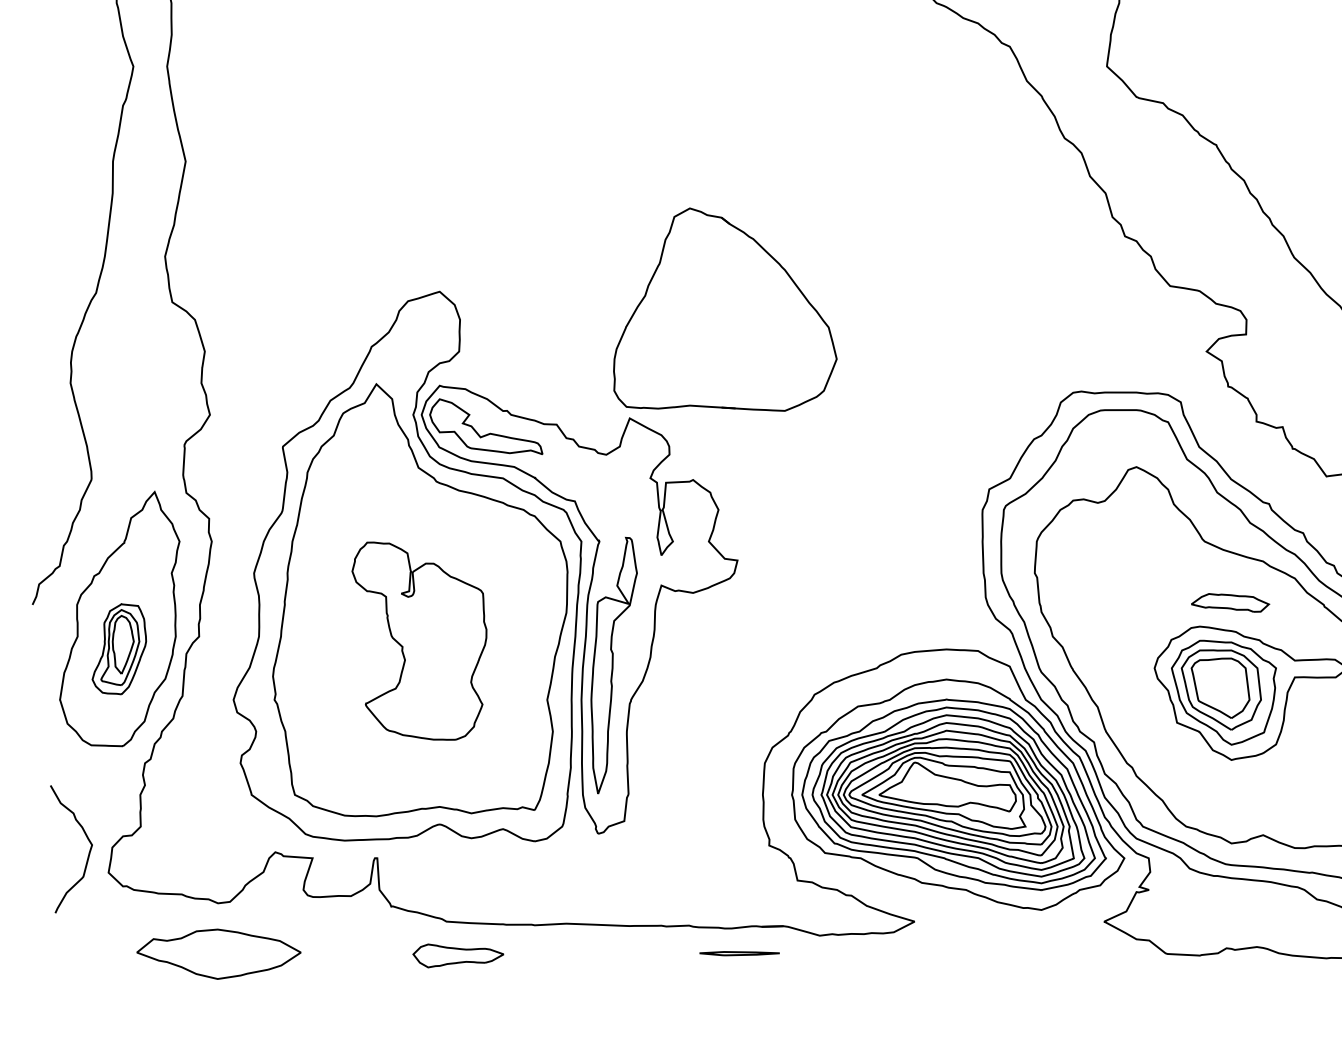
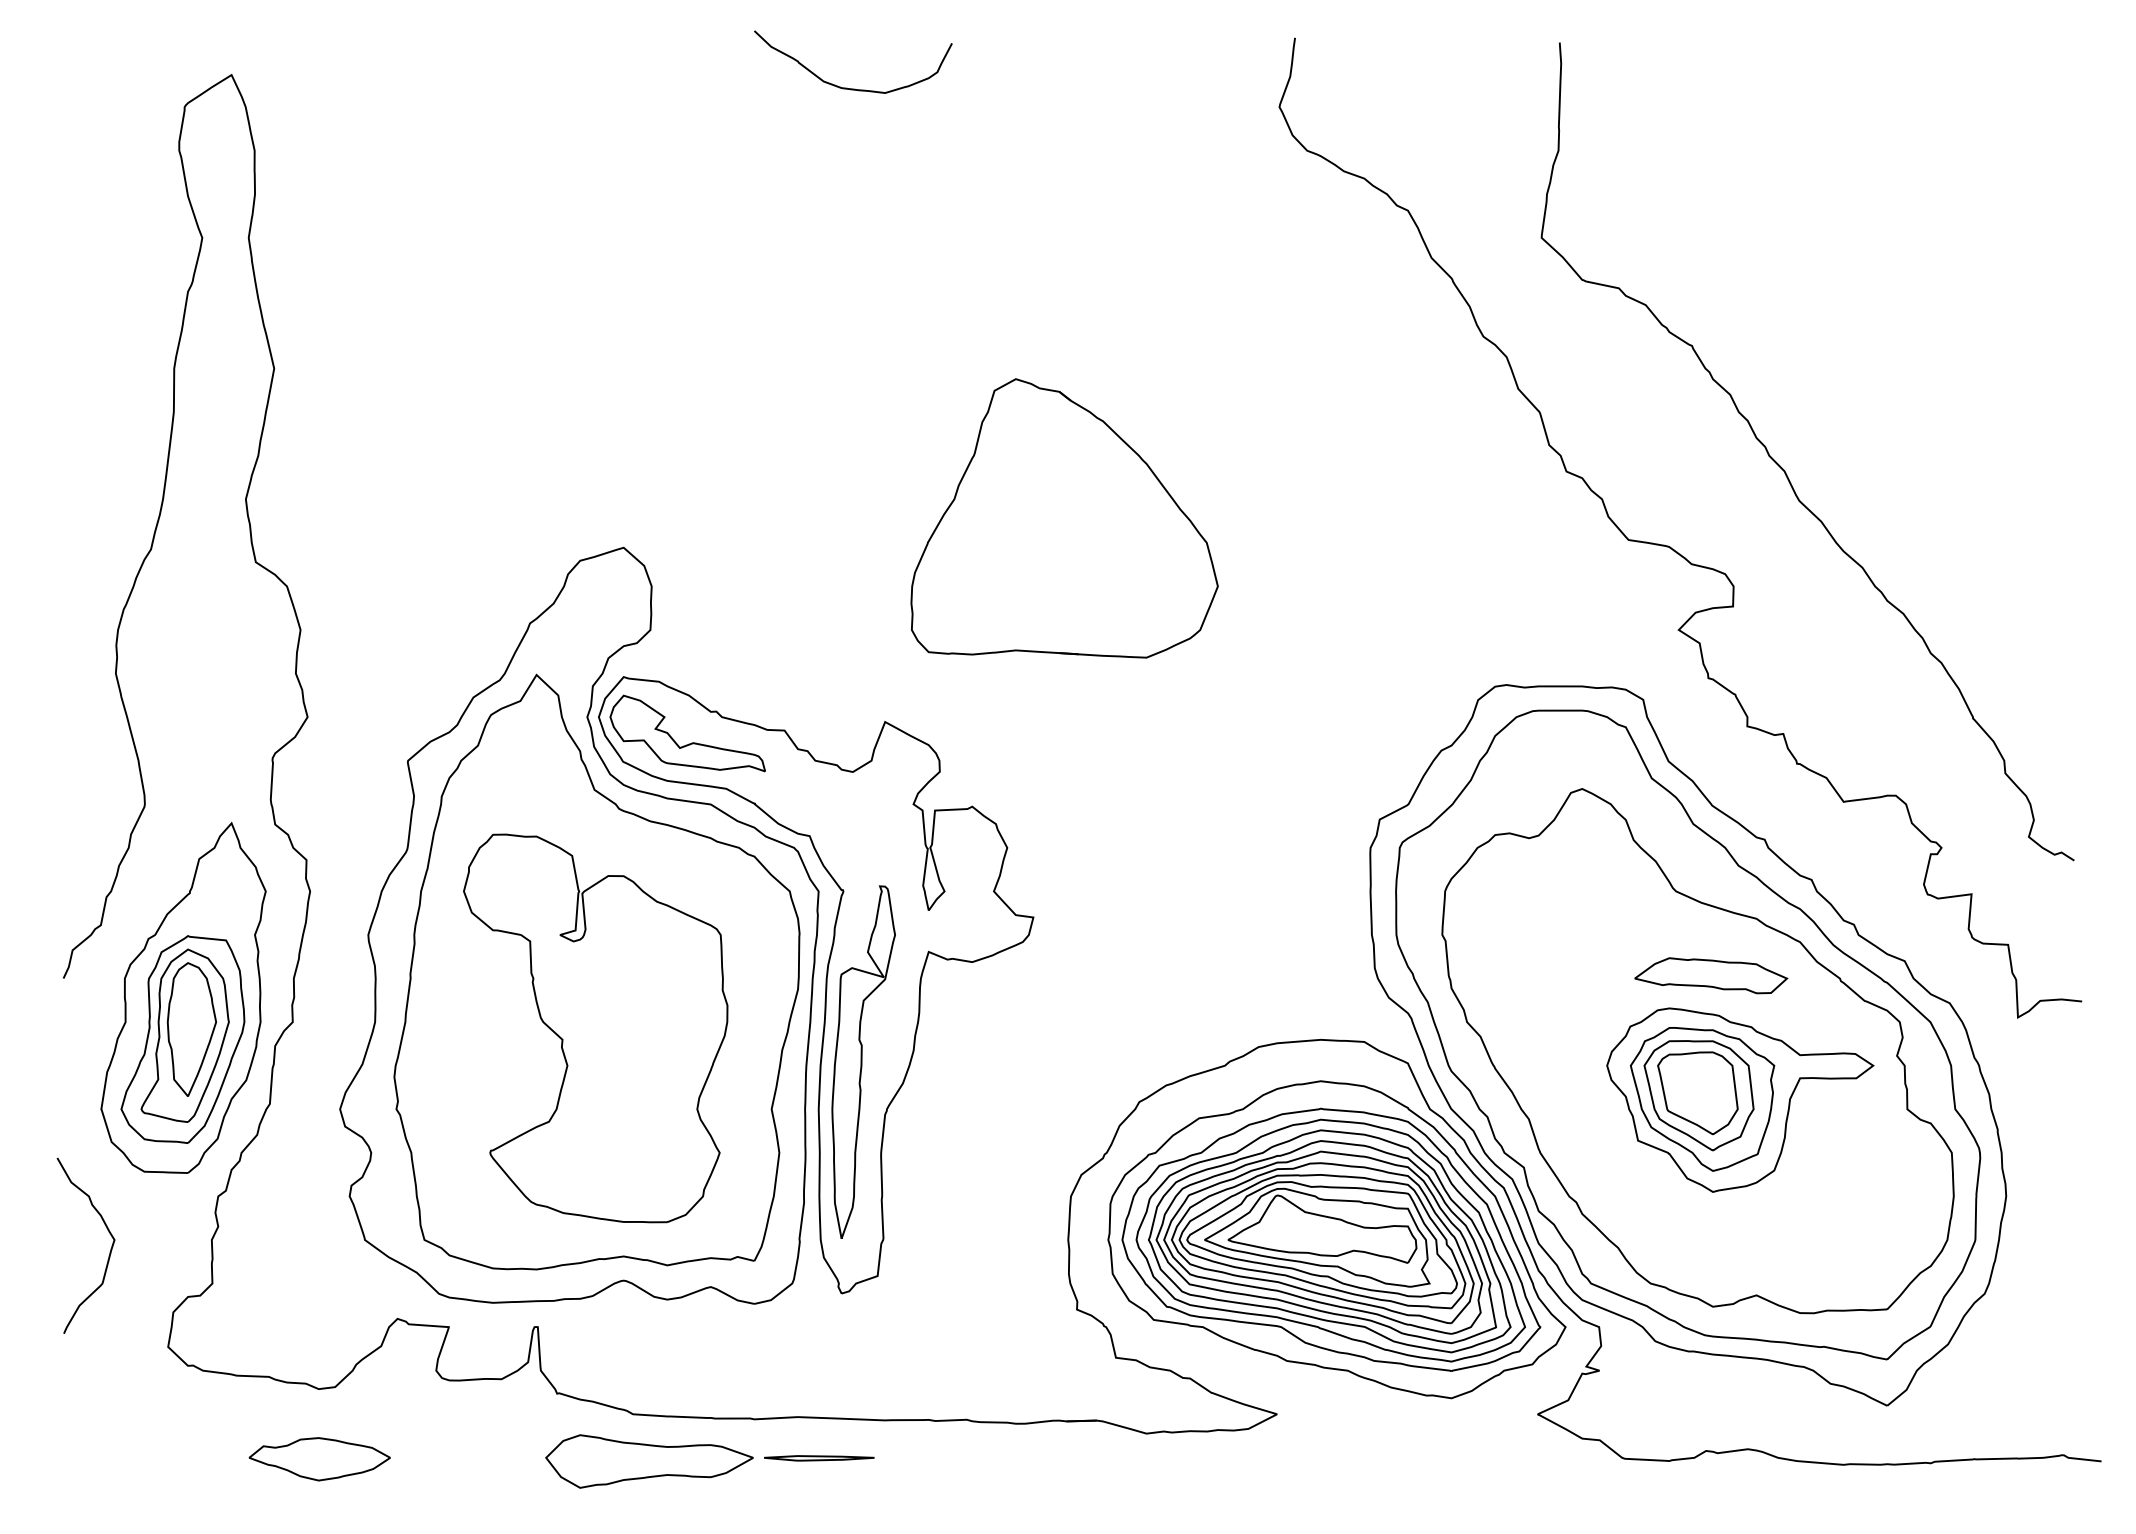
part: (725, 309) -> (1064, 518), moved
part: (1230, 602) -> (1711, 975), size x1.43
part: (419, 641) -> (595, 1028), size x1.43
part: (119, 649) -> (182, 1039), size x1.67
curve: (88, 854) -> (109, 1252), moved
part: (739, 953) -> (819, 1458), moved
part: (218, 954) -> (319, 1459), size x0.62
part: (458, 955) -> (649, 1461), size x1.67

